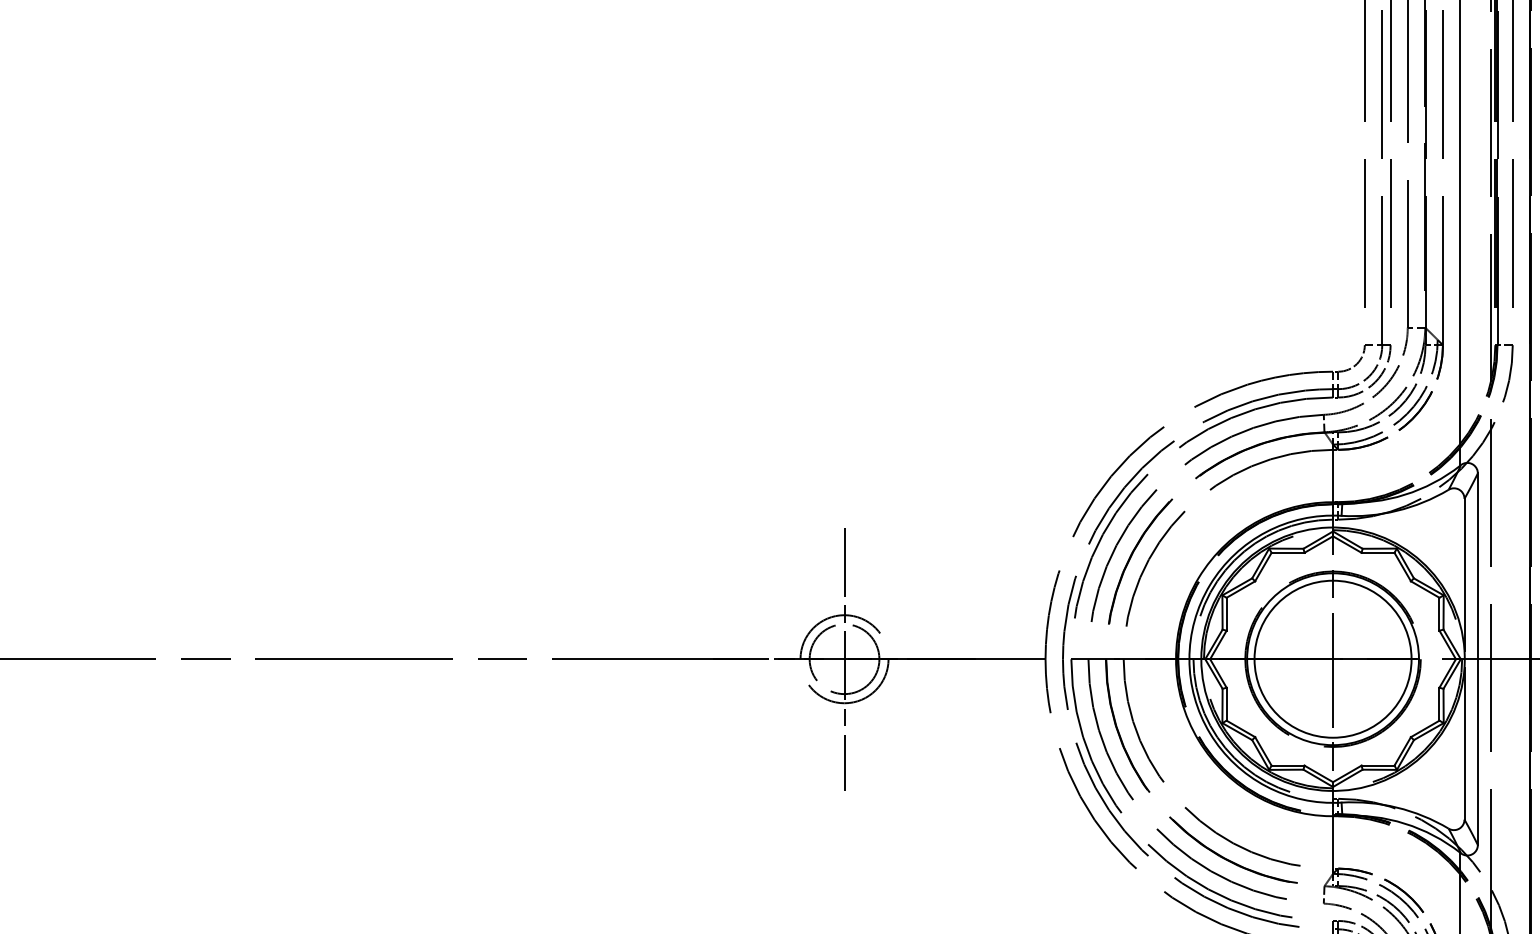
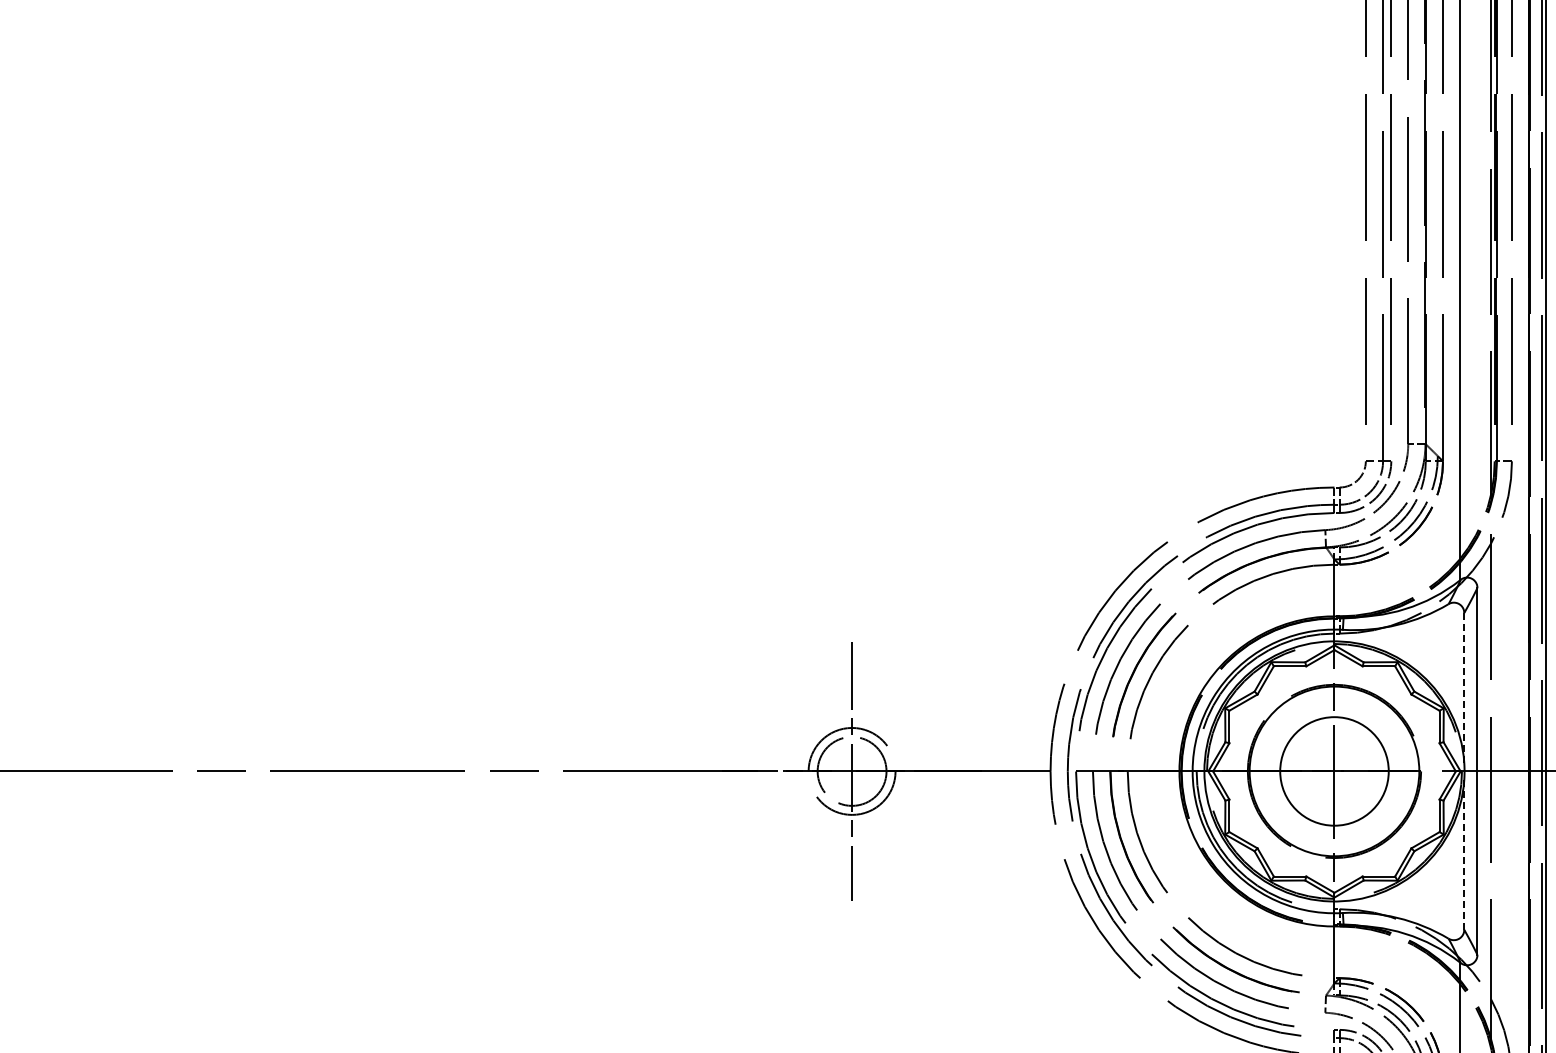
line: (1464, 574) -> (1464, 687), solid -> dashed
circle: (1333, 658) -> (1334, 770), size x0.7
line: (1464, 743) -> (1464, 854), solid -> dashed

